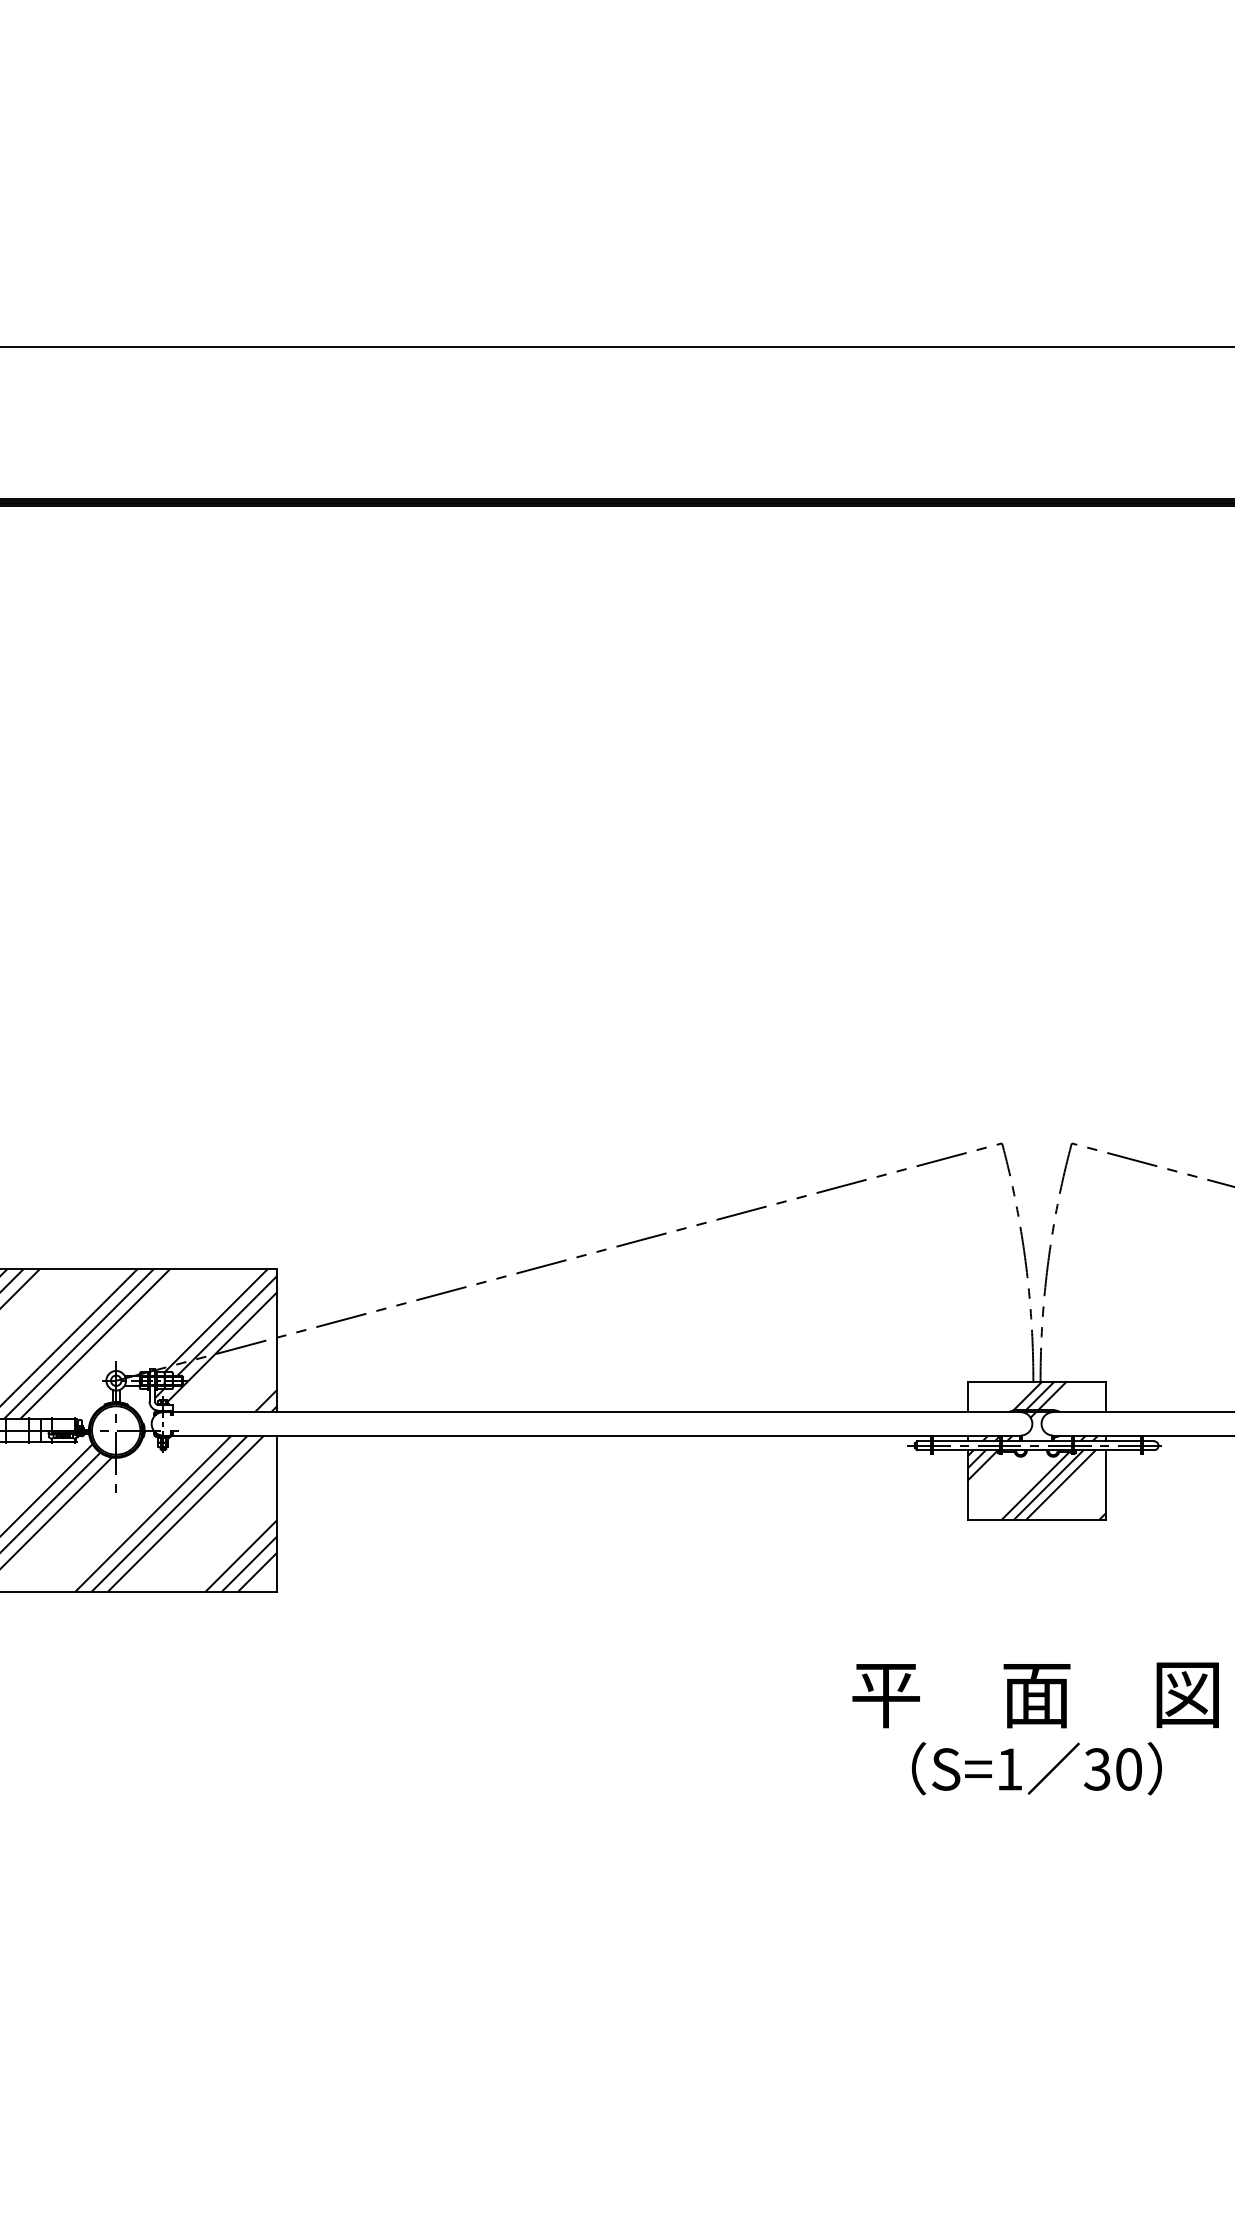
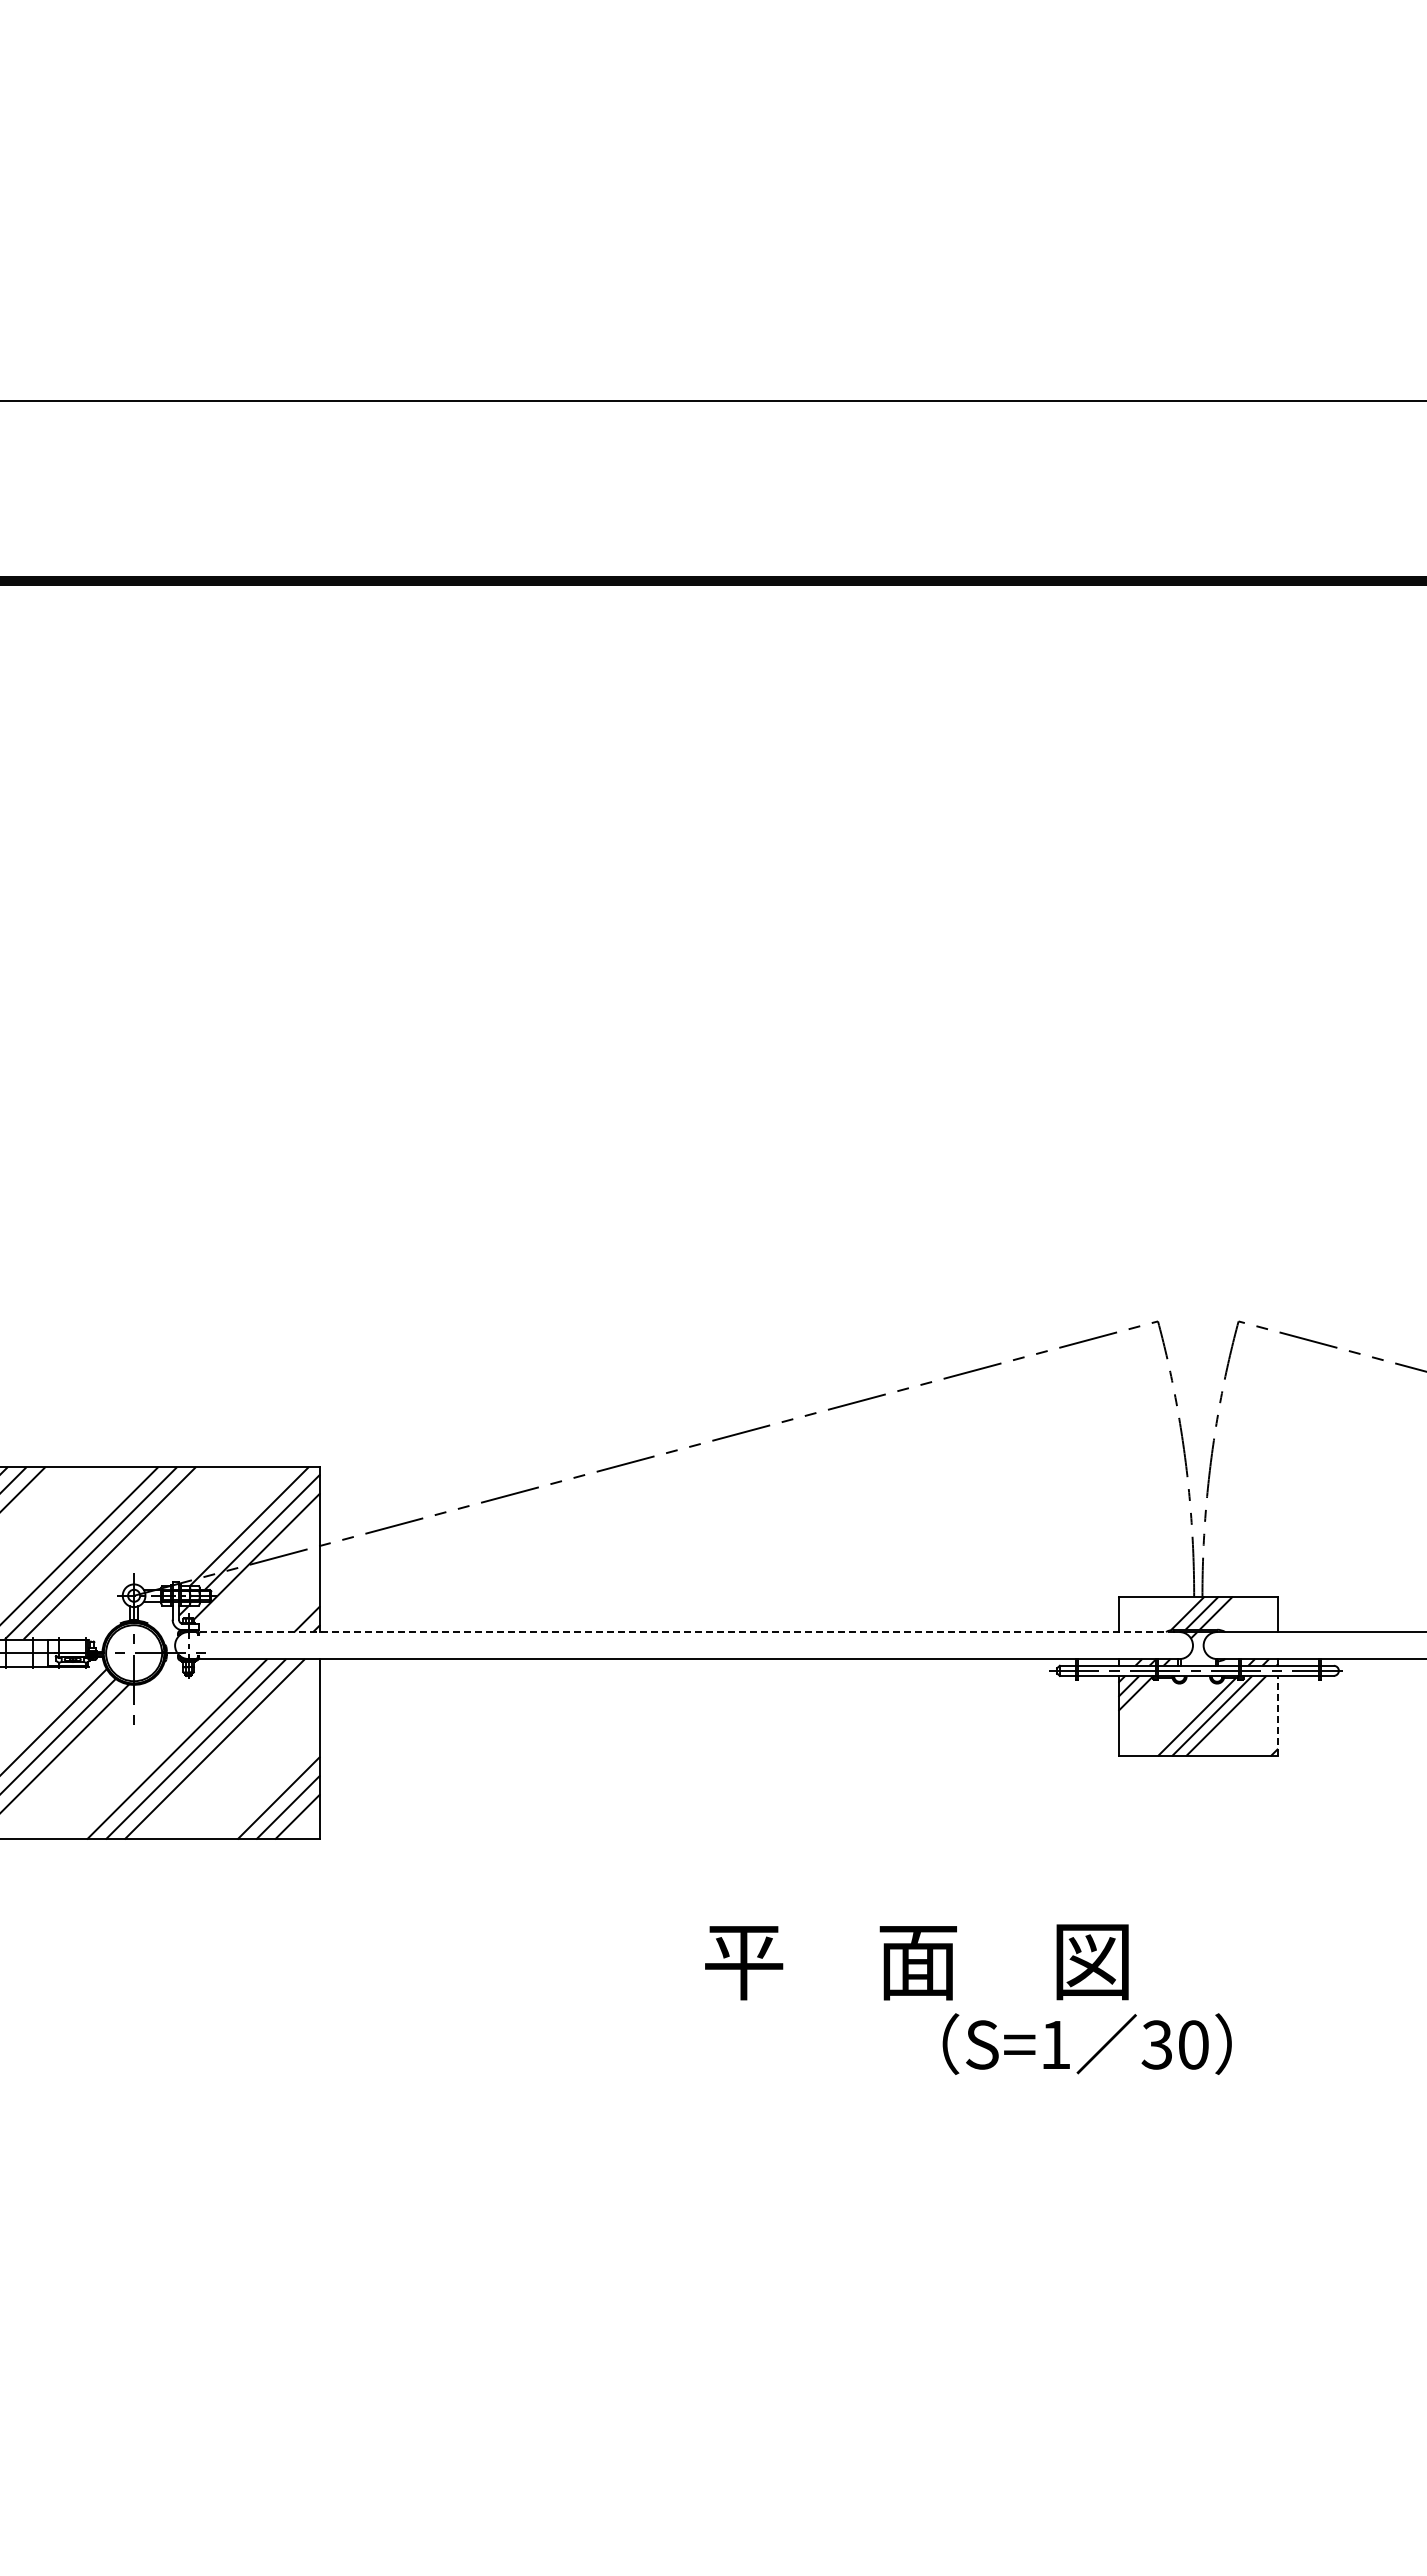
line: (592, 1412) -> (684, 1632), solid -> dashed
line: (1106, 1484) -> (1278, 1715), solid -> dashed
text: (1035, 1695) -> (916, 1962), moved
text: (1036, 1768) -> (1086, 2043), moved

